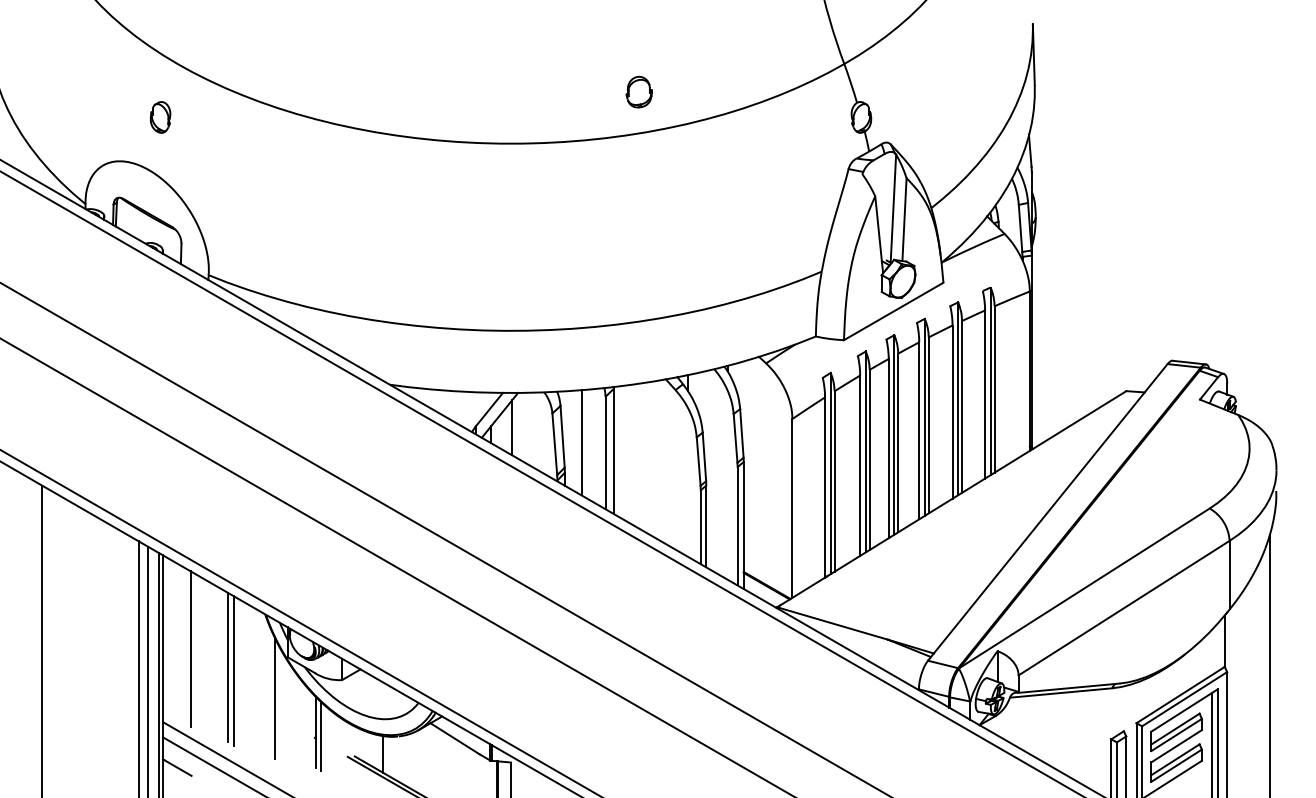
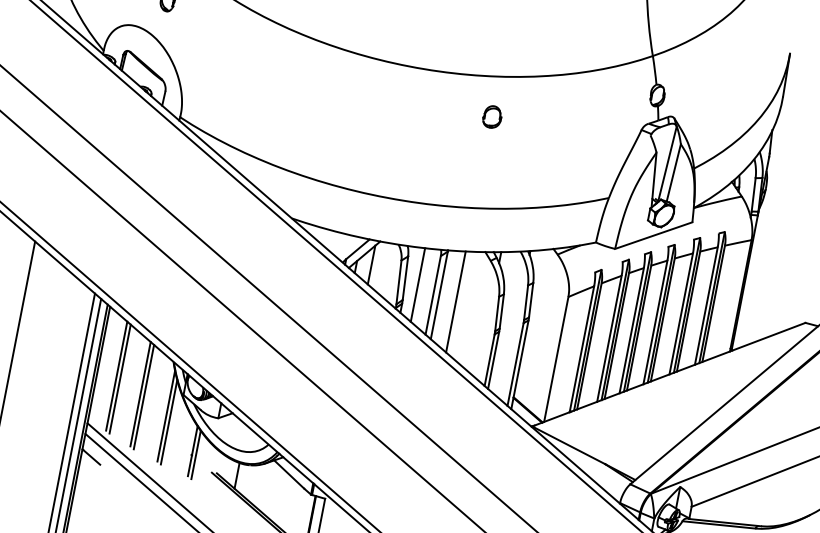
part: (638, 91) -> (491, 116), moved
line: (638, 455) -> (455, 301), added
line: (196, 652) -> (120, 379), added
line: (269, 691) -> (166, 416), added

